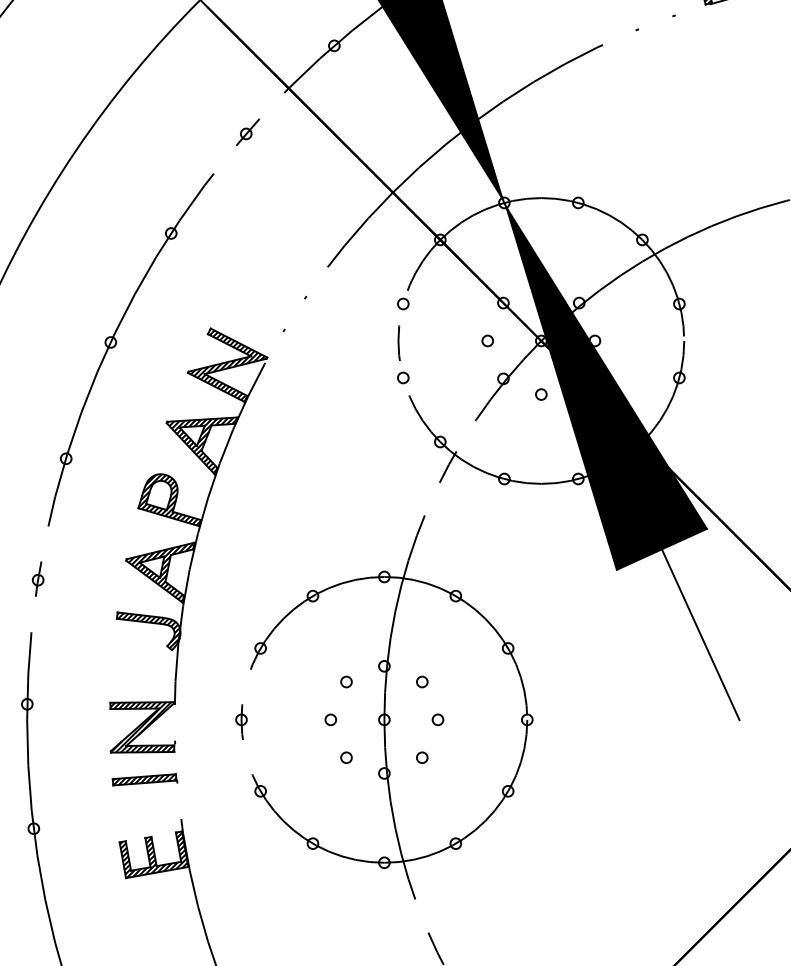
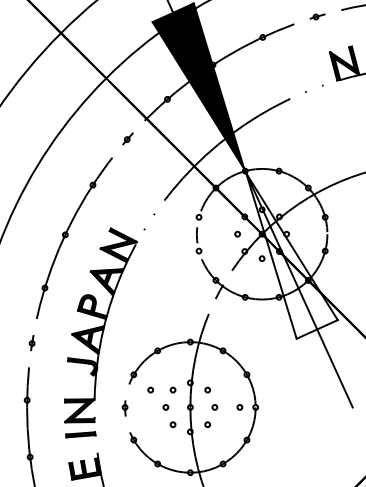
fill: (605, 387) -> (291, 255), removed
circle: (297, 680) -> (150, 389), added
circle: (491, 720) -> (239, 407), added

